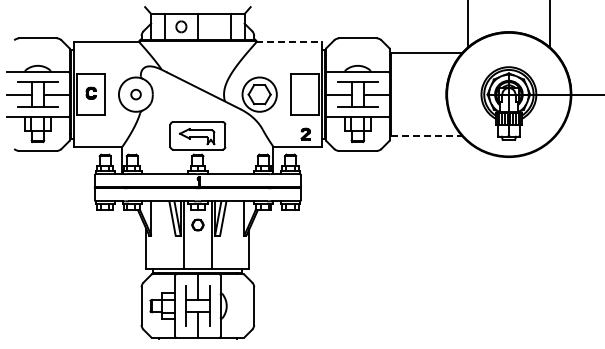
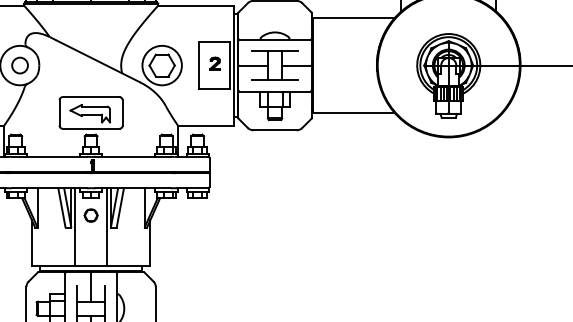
line: (289, 42) -> (196, 5), dashed -> solid
circle: (135, 94) -> (19, 65), size x1.43
part: (305, 133) -> (214, 63), moved
line: (426, 136) -> (353, 113), dashed -> solid

